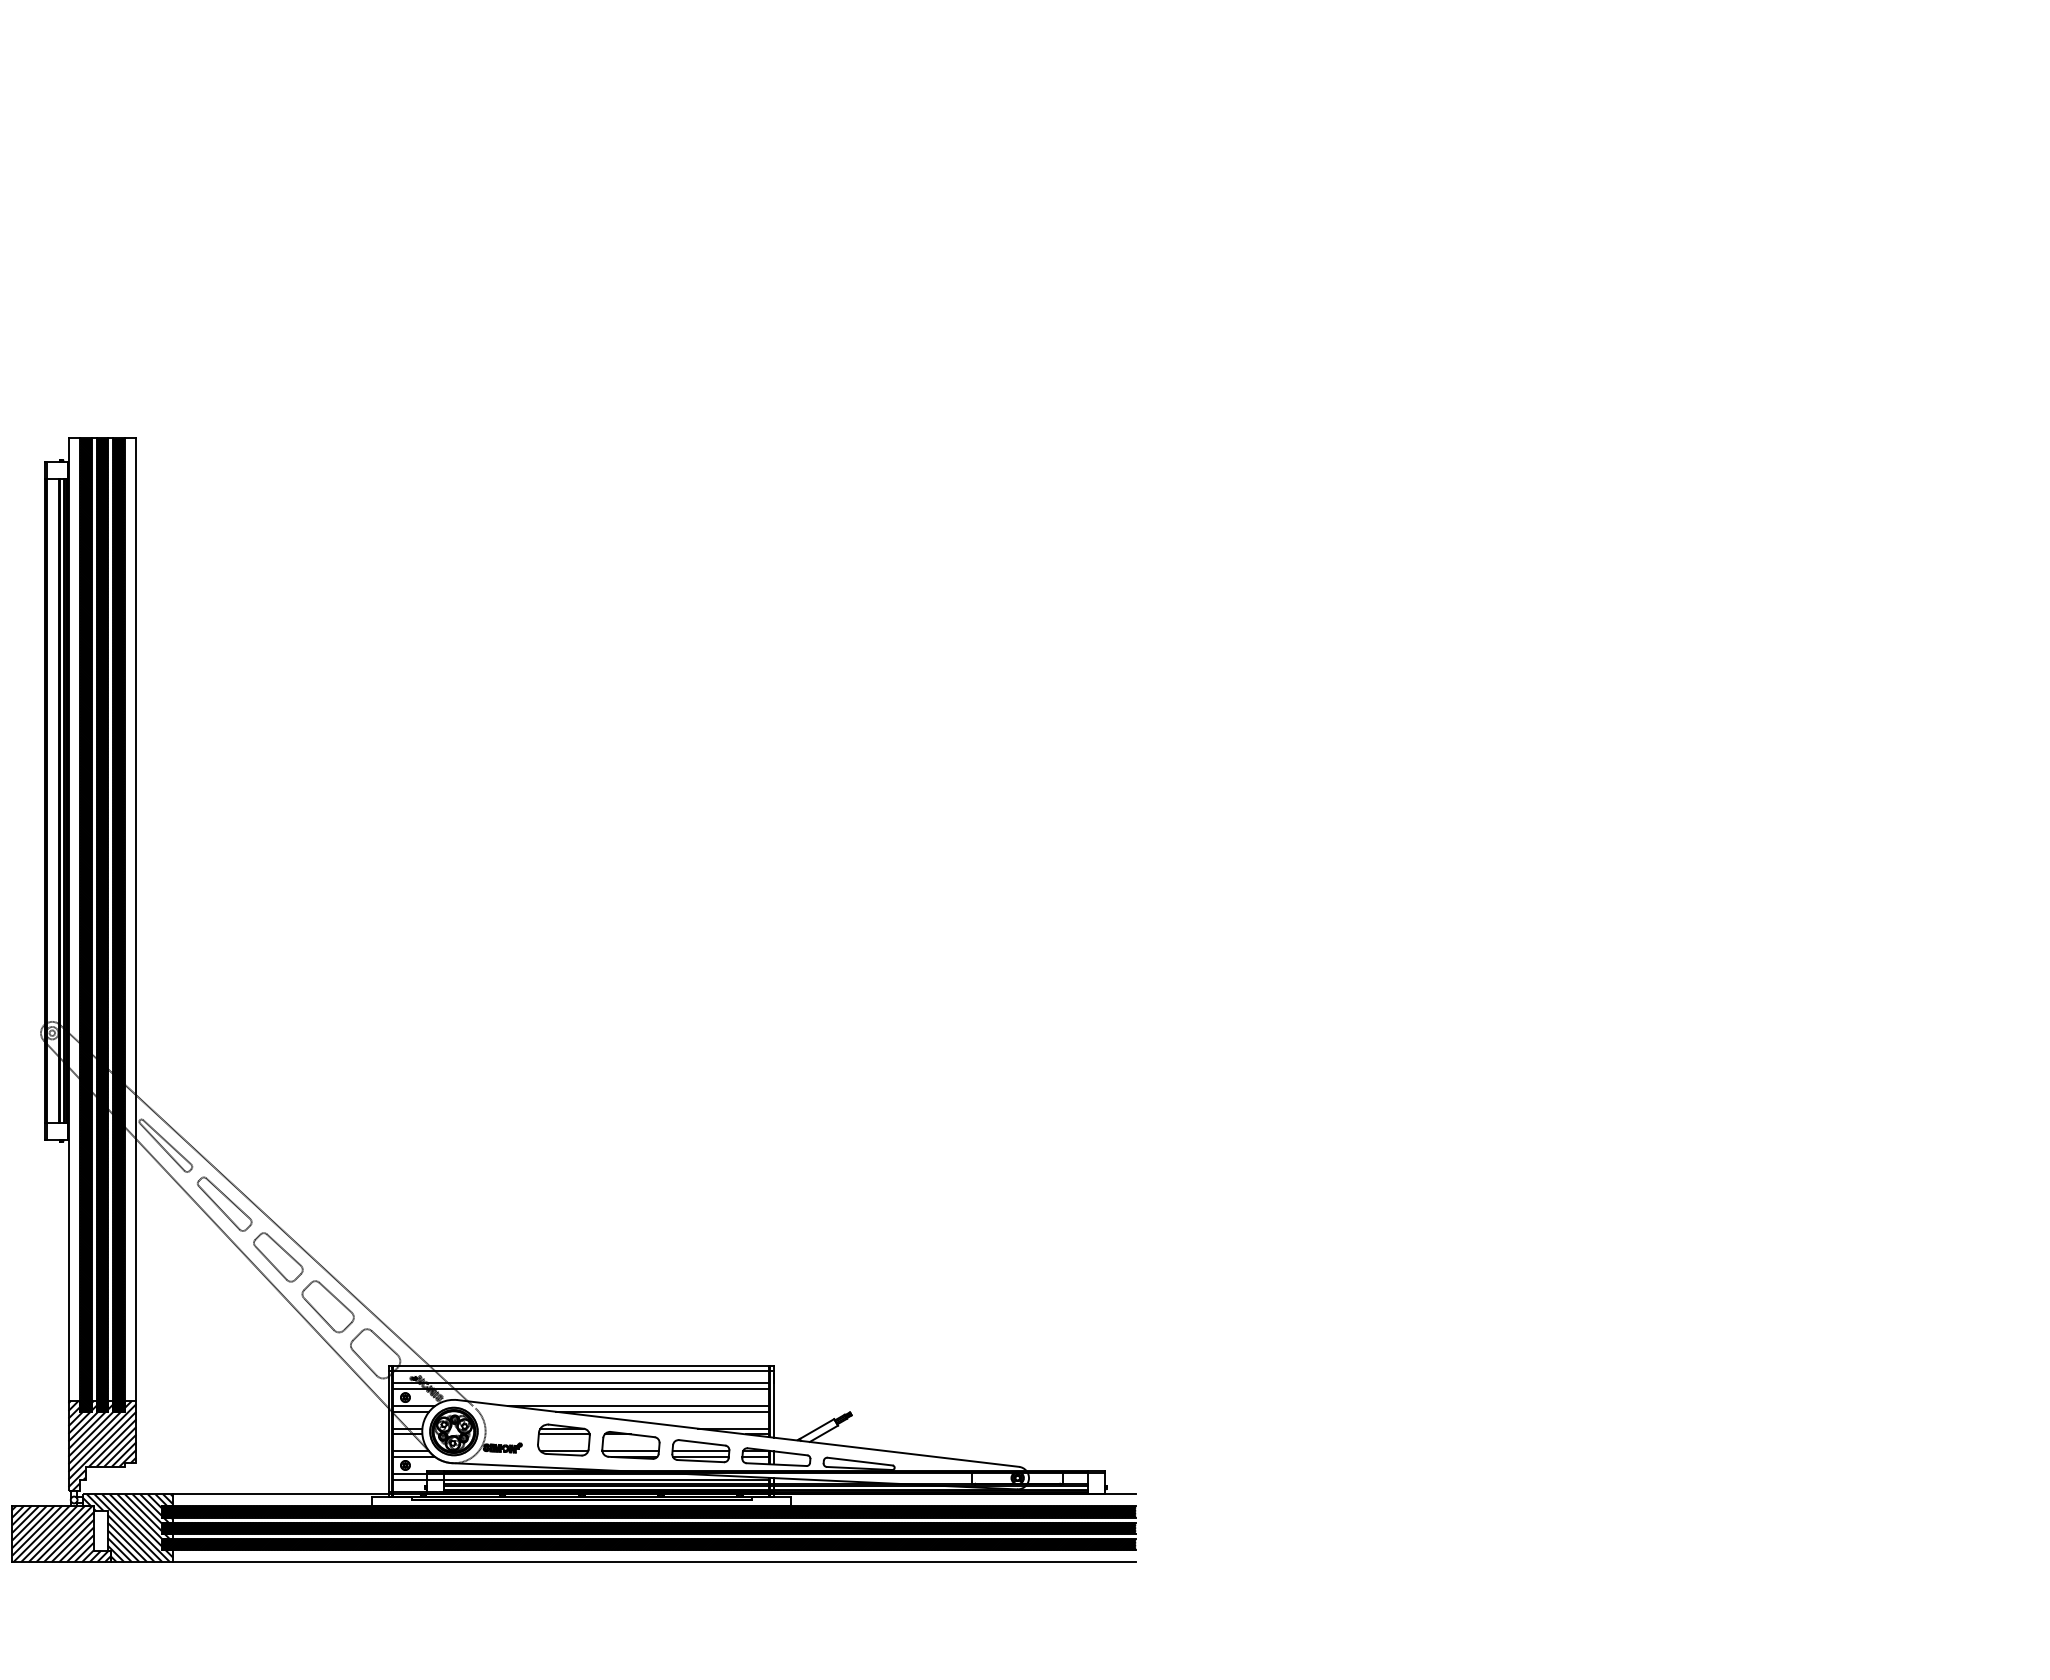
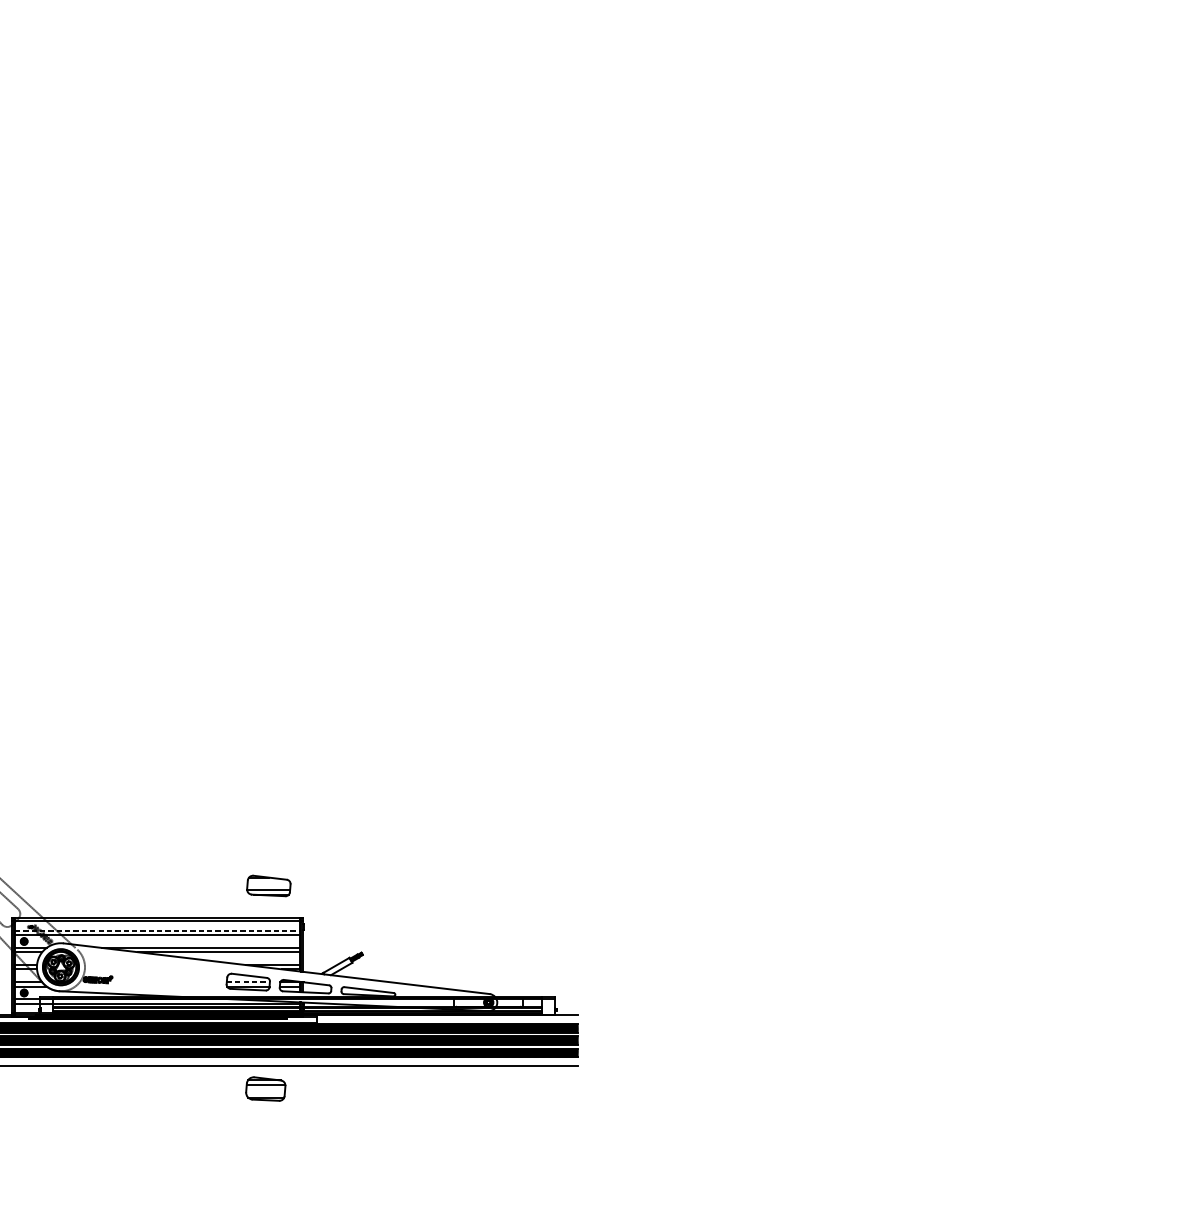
line: (581, 1383) -> (157, 930), solid -> dashed
part: (563, 1439) -> (265, 1088), moved
part: (630, 1445) -> (268, 886), moved
line: (701, 1451) -> (248, 982), solid -> dashed

